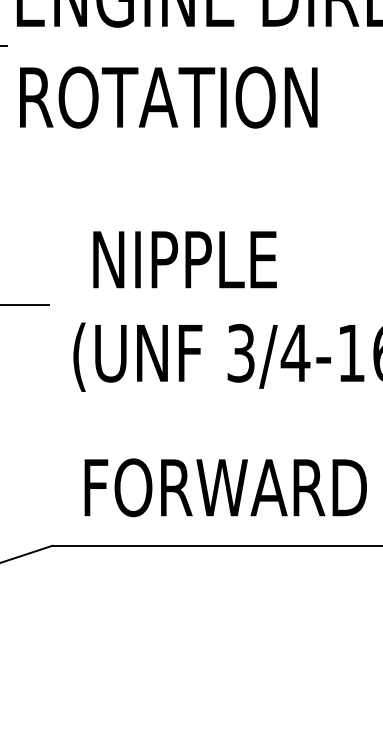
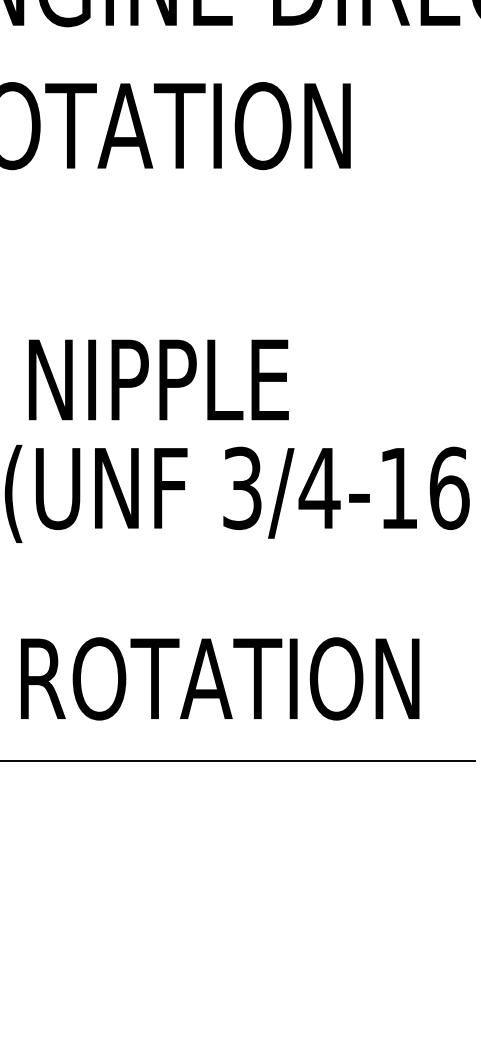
text: (184, 259) -> (158, 379), moved
text: (228, 487) -> (224, 678), FORWARD -> ROTATION

